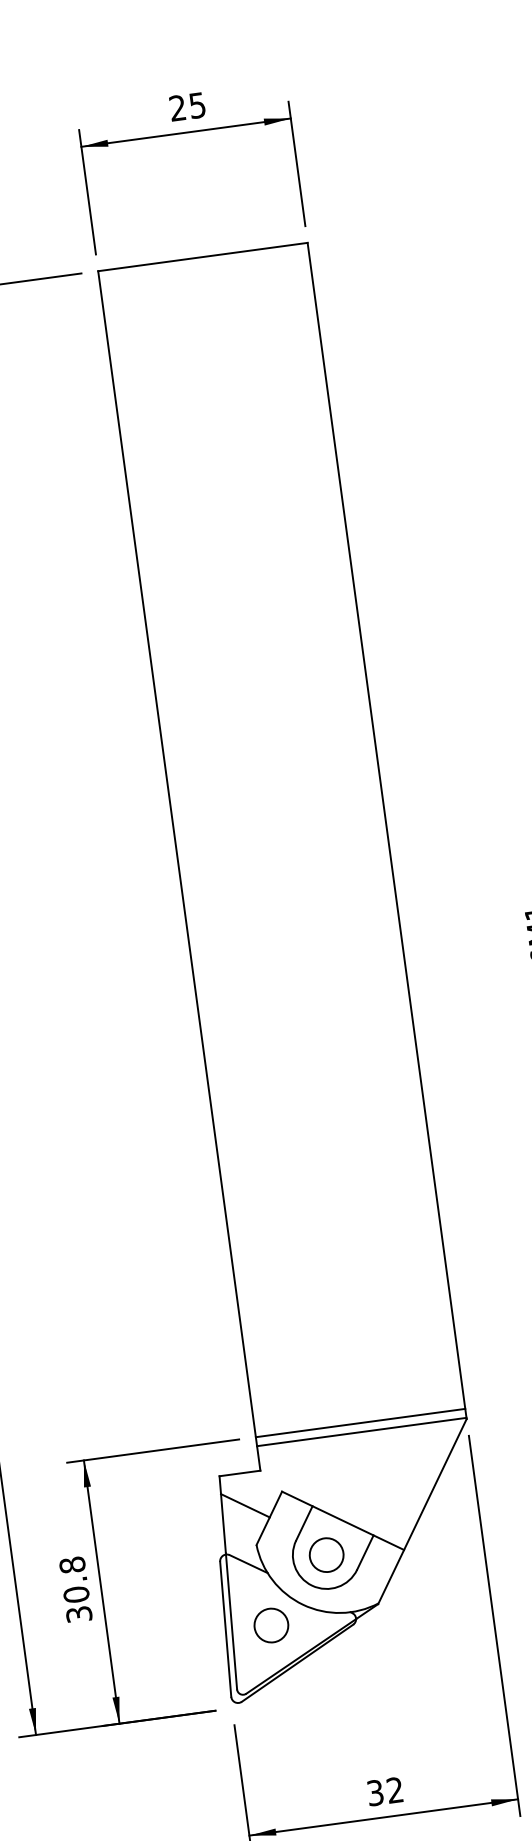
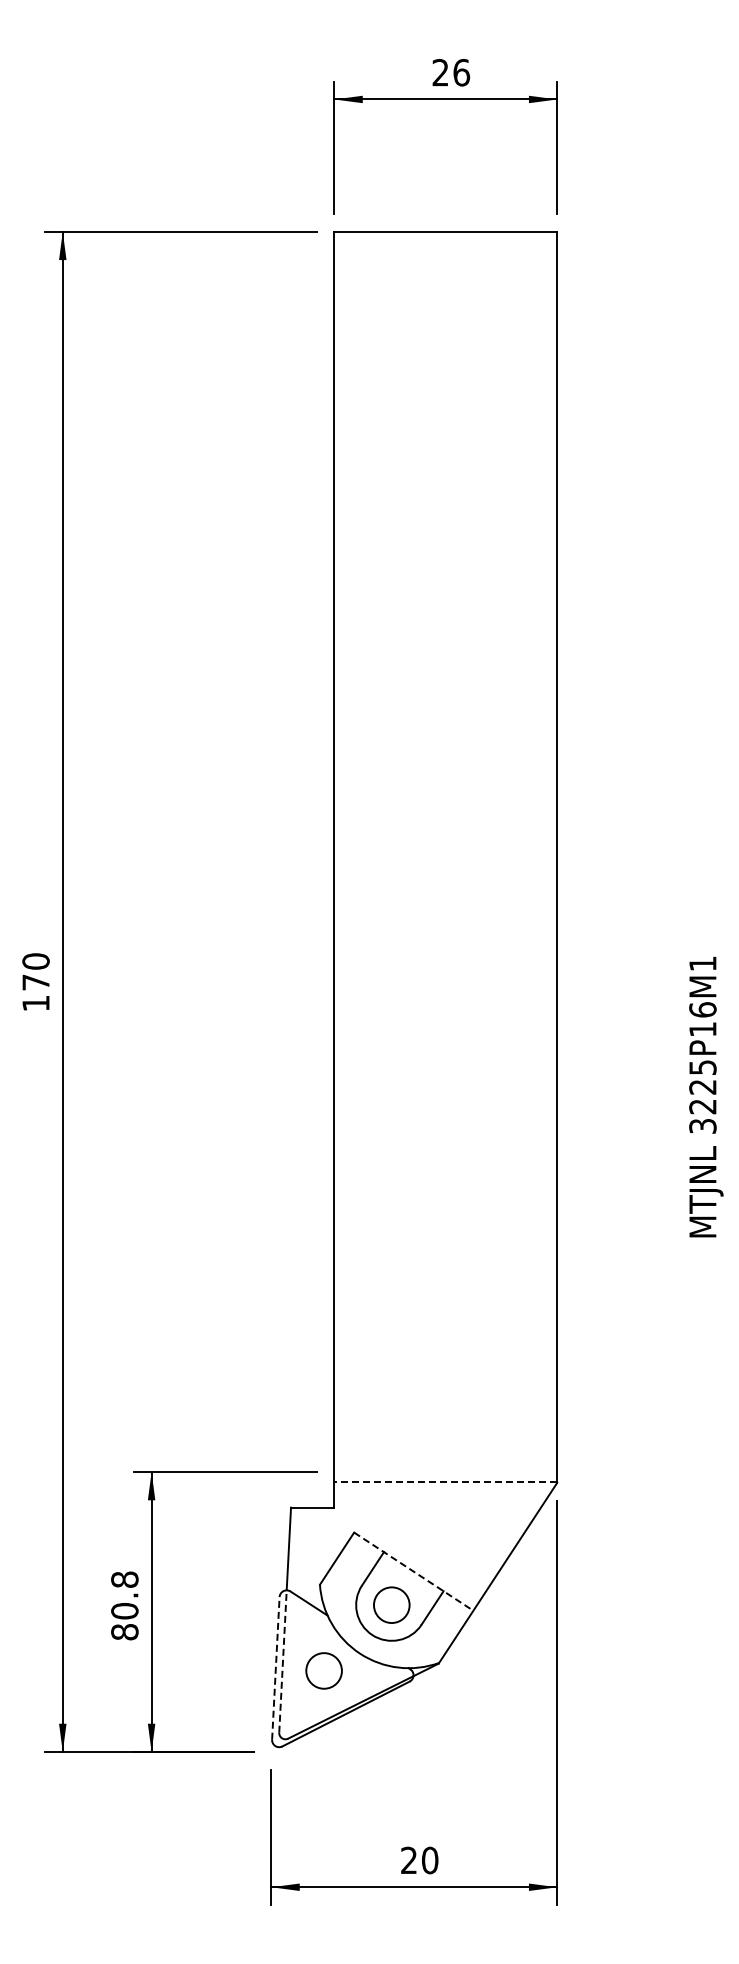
text: (197, 105) -> (461, 72), 25 -> 26
line: (360, 1423) -> (445, 1472), removed
line: (361, 1432) -> (445, 1481), solid -> dashed
line: (244, 1505) -> (313, 1541), removed
line: (343, 1520) -> (414, 1571), solid -> dashed
text: (78, 1614) -> (124, 1632), 30.8 -> 80.8
line: (231, 1620) -> (283, 1660), solid -> dashed
line: (225, 1628) -> (275, 1667), solid -> dashed
text: (385, 1791) -> (419, 1860), 32 -> 20

